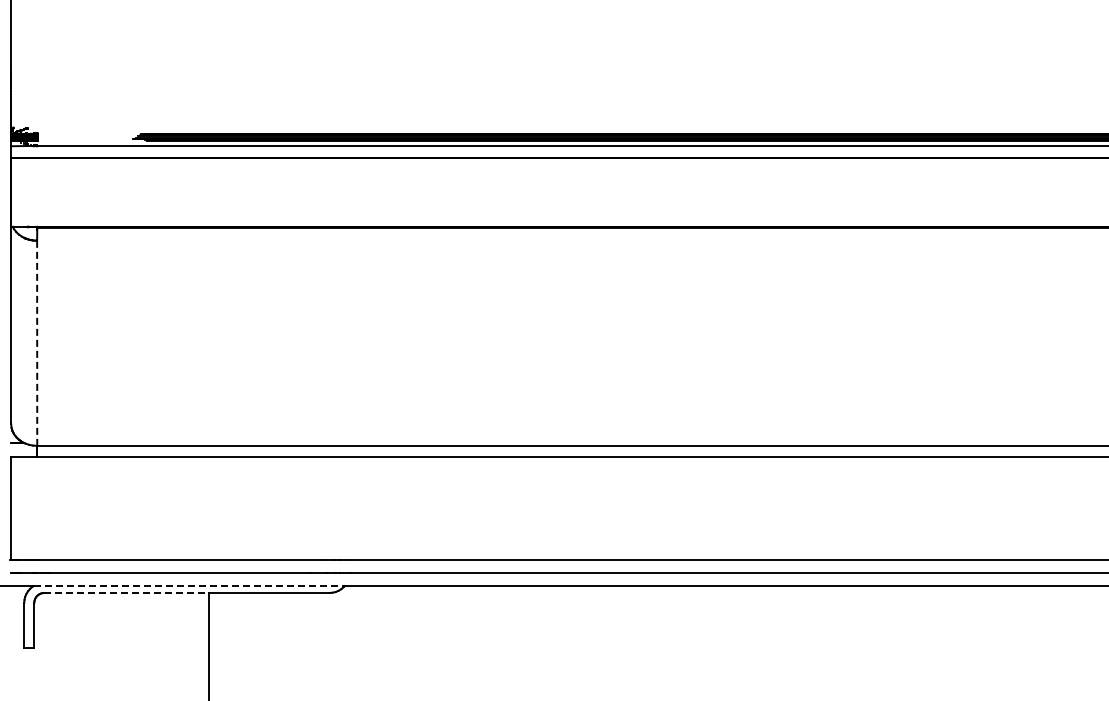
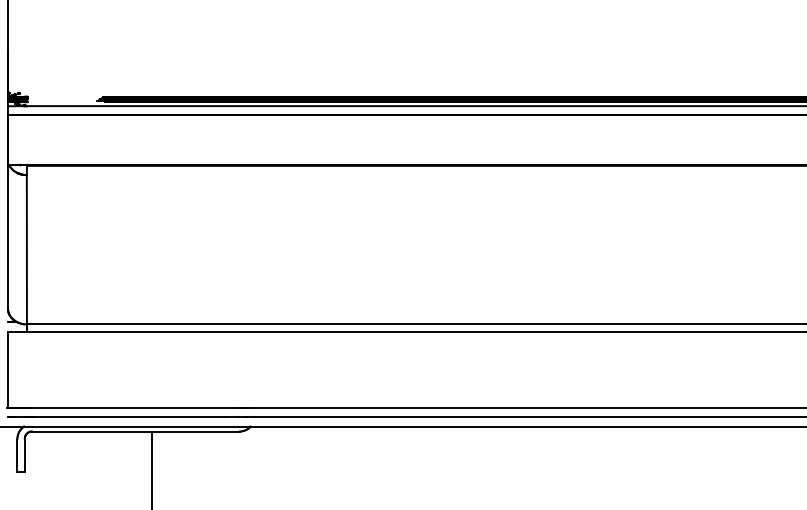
line: (37, 343) -> (27, 249), dashed -> solid
line: (189, 586) -> (137, 426), dashed -> solid
line: (127, 592) -> (92, 431), dashed -> solid

